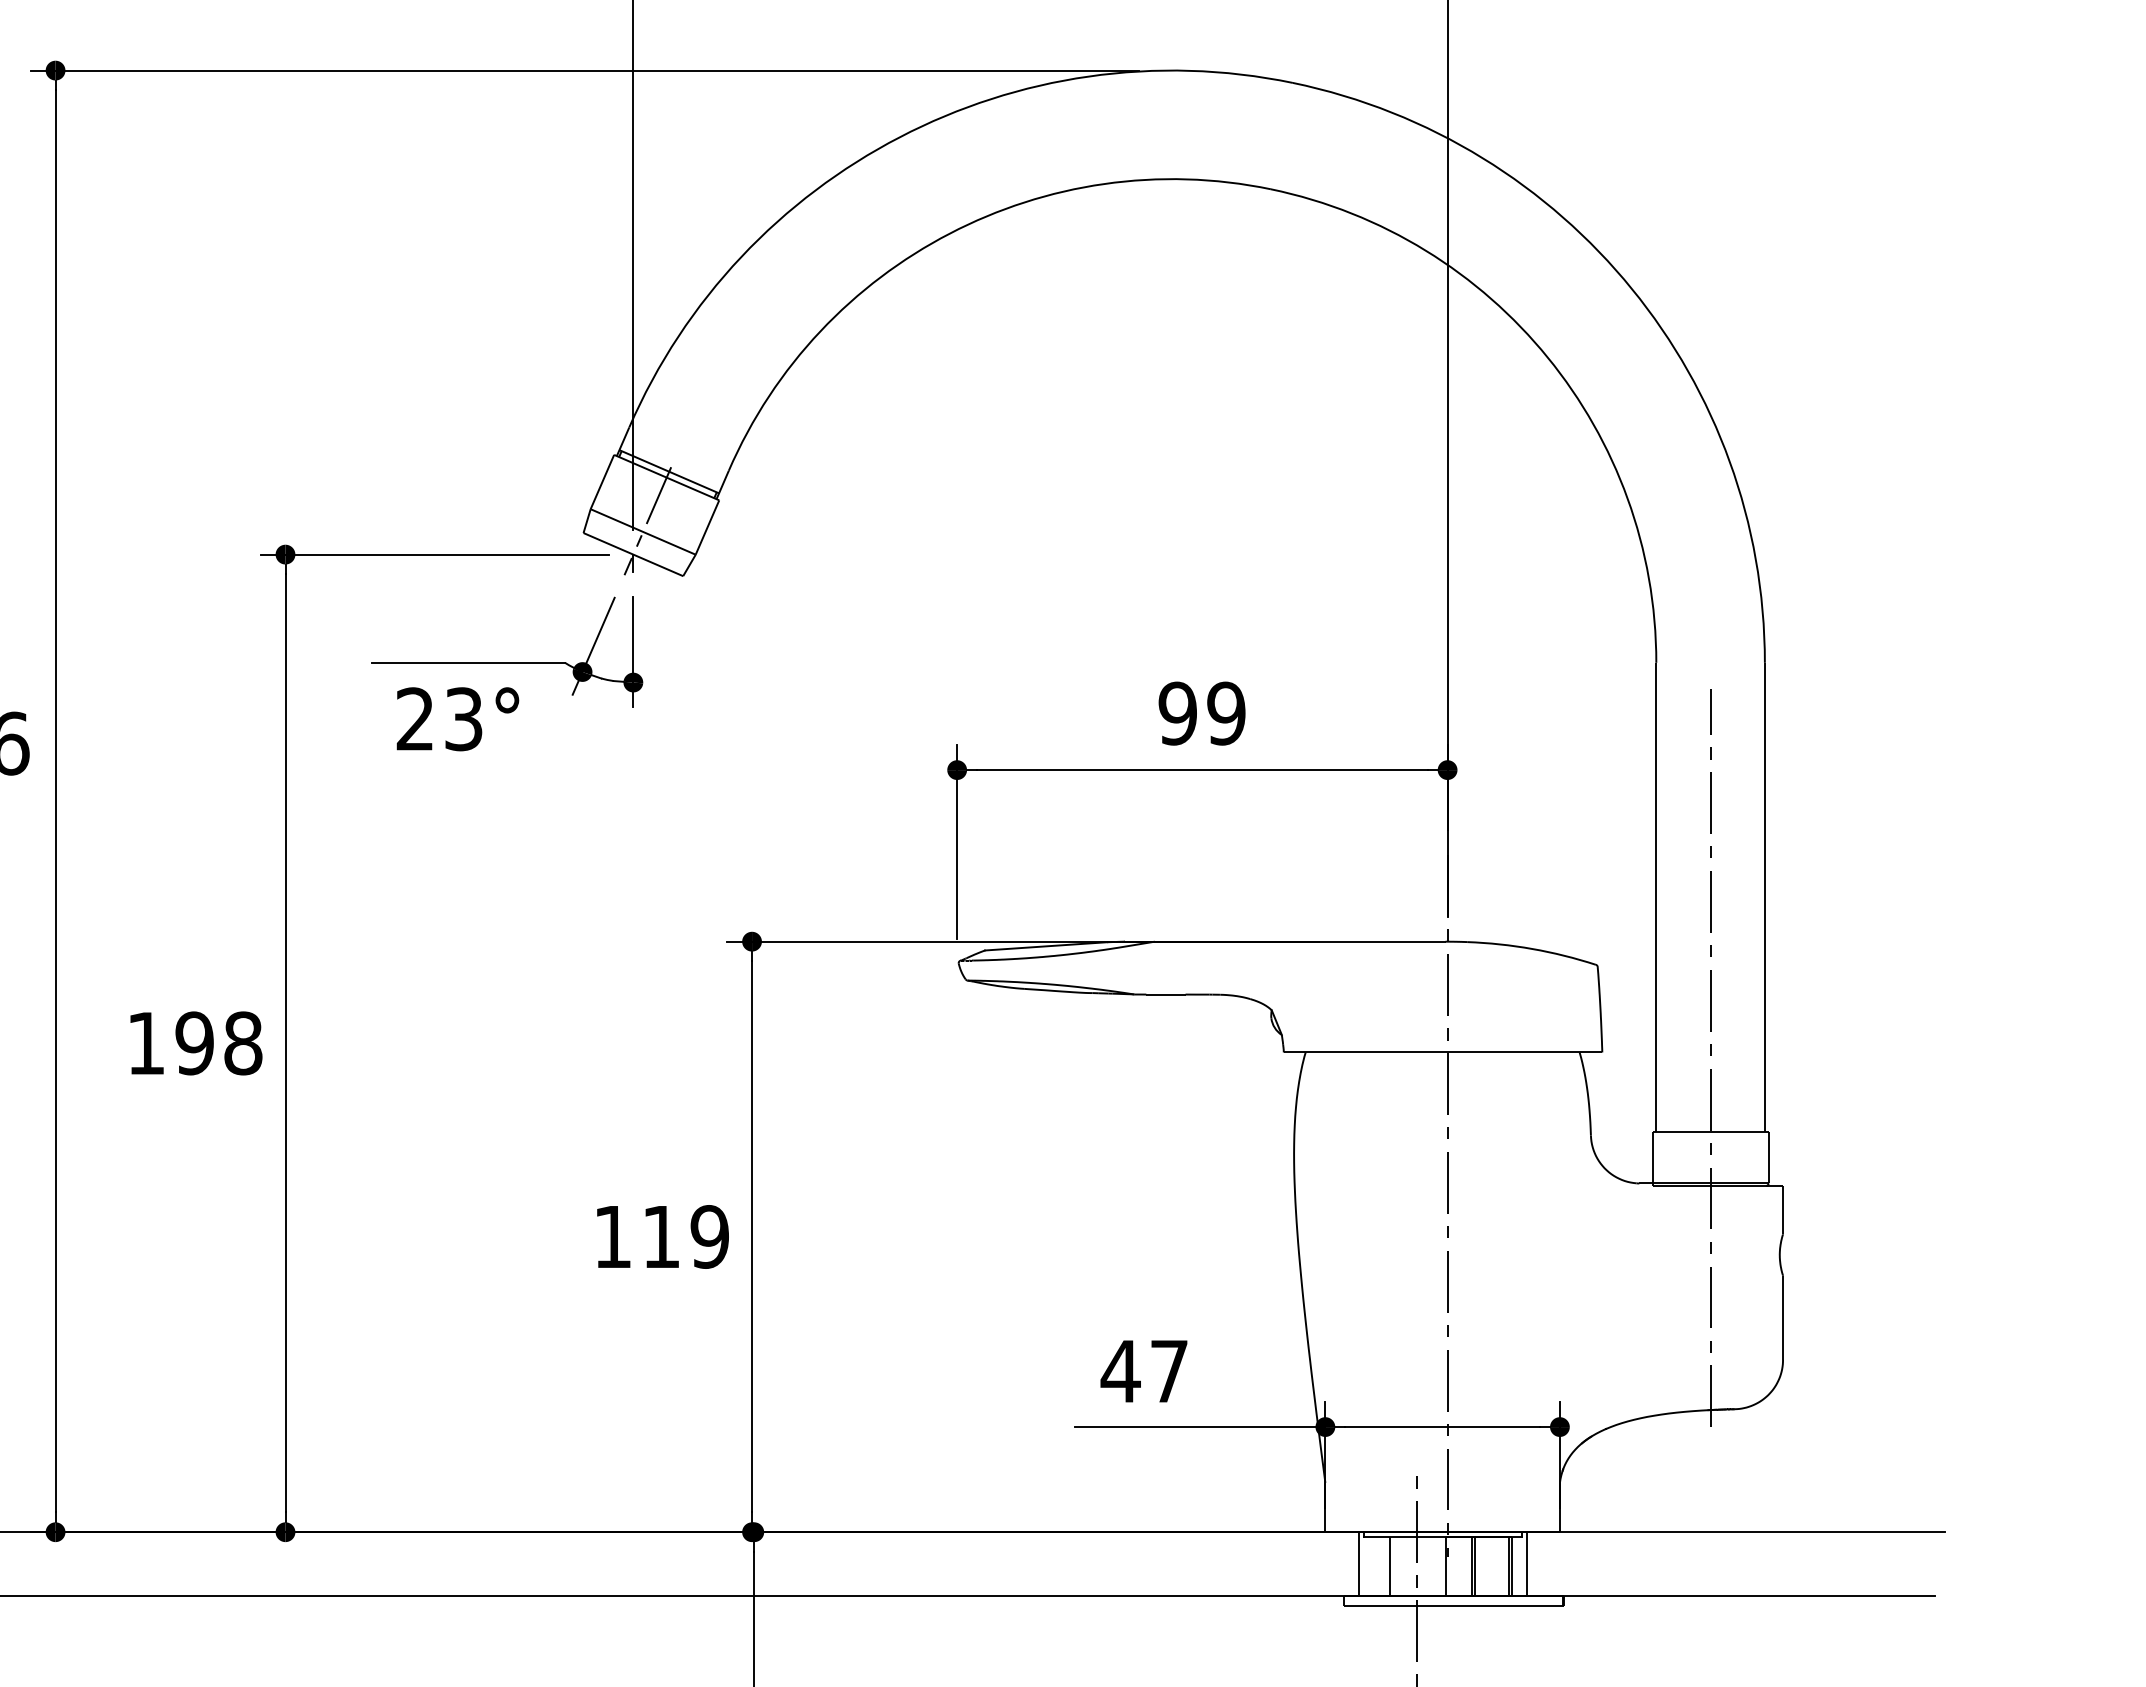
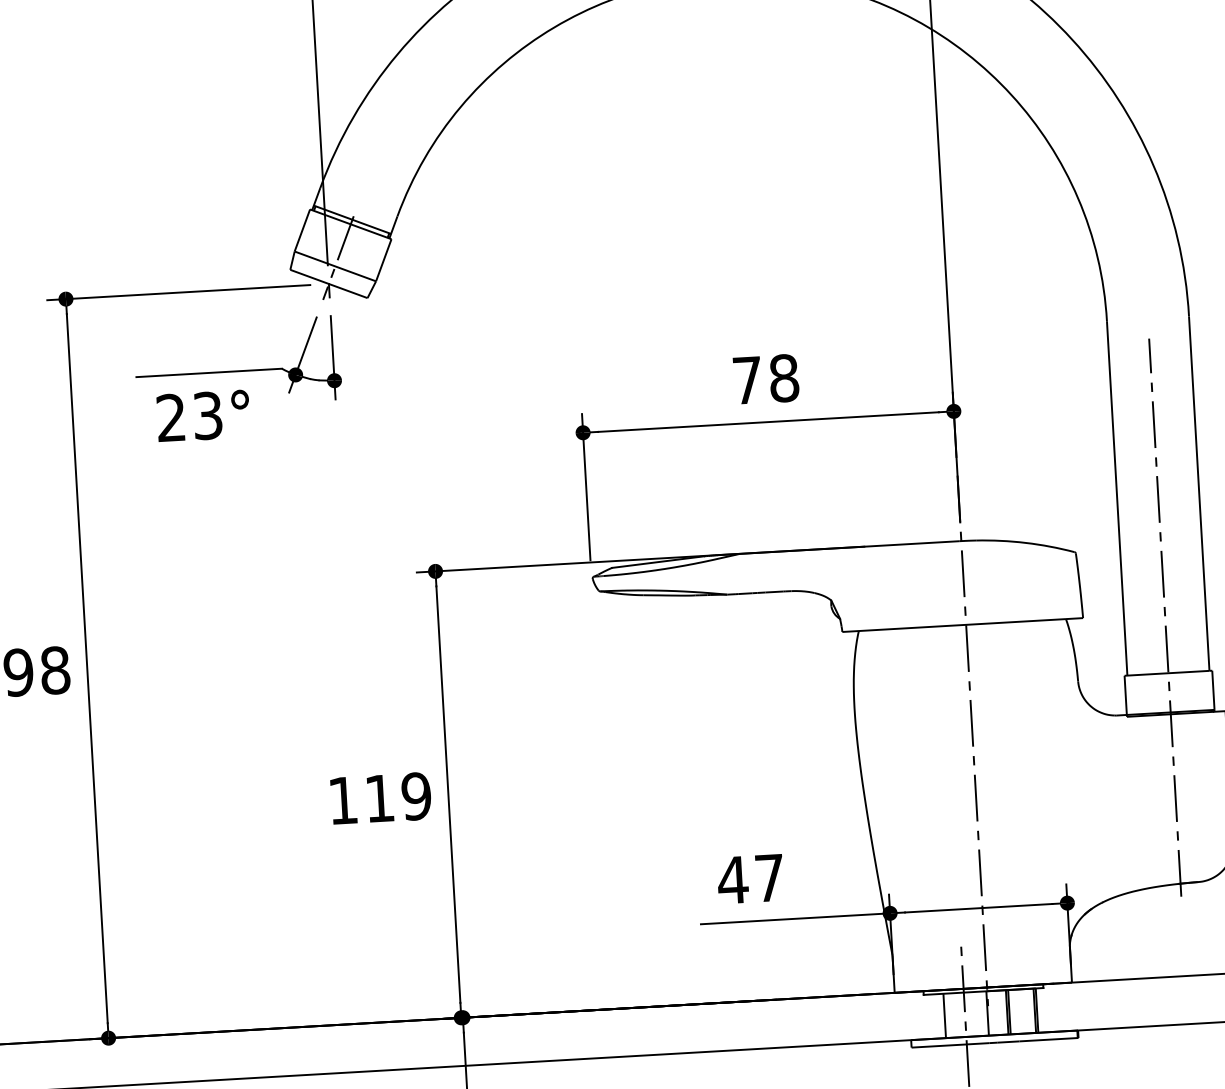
text: (1201, 713) -> (765, 379), 99 -> 78
line: (1358, 1563) -> (921, 1015), removed
line: (1526, 1563) -> (1048, 1007), removed

